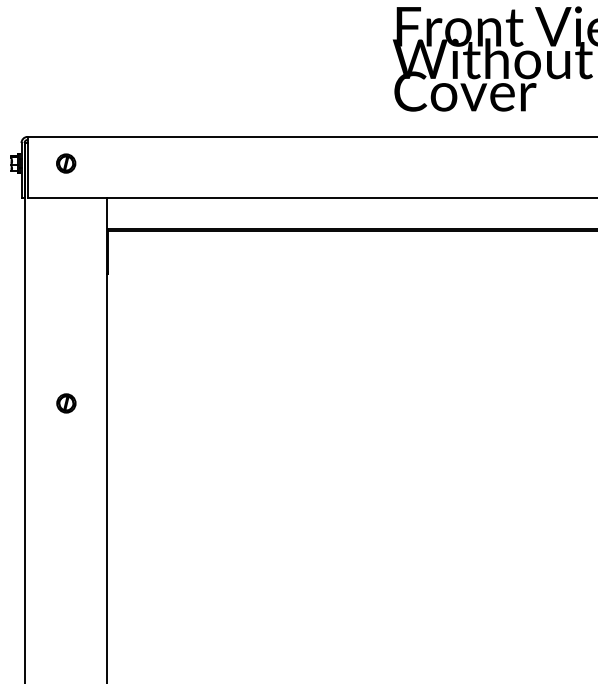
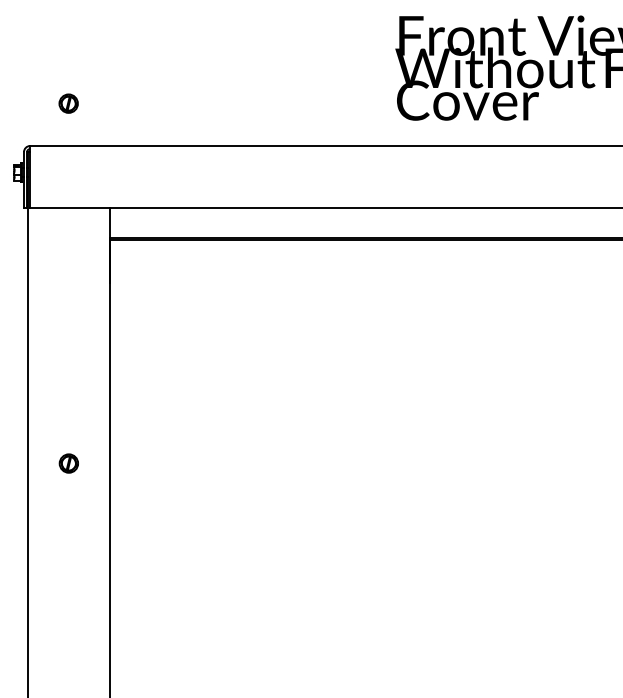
part: (65, 163) -> (68, 103), moved
part: (65, 403) -> (68, 463), moved

